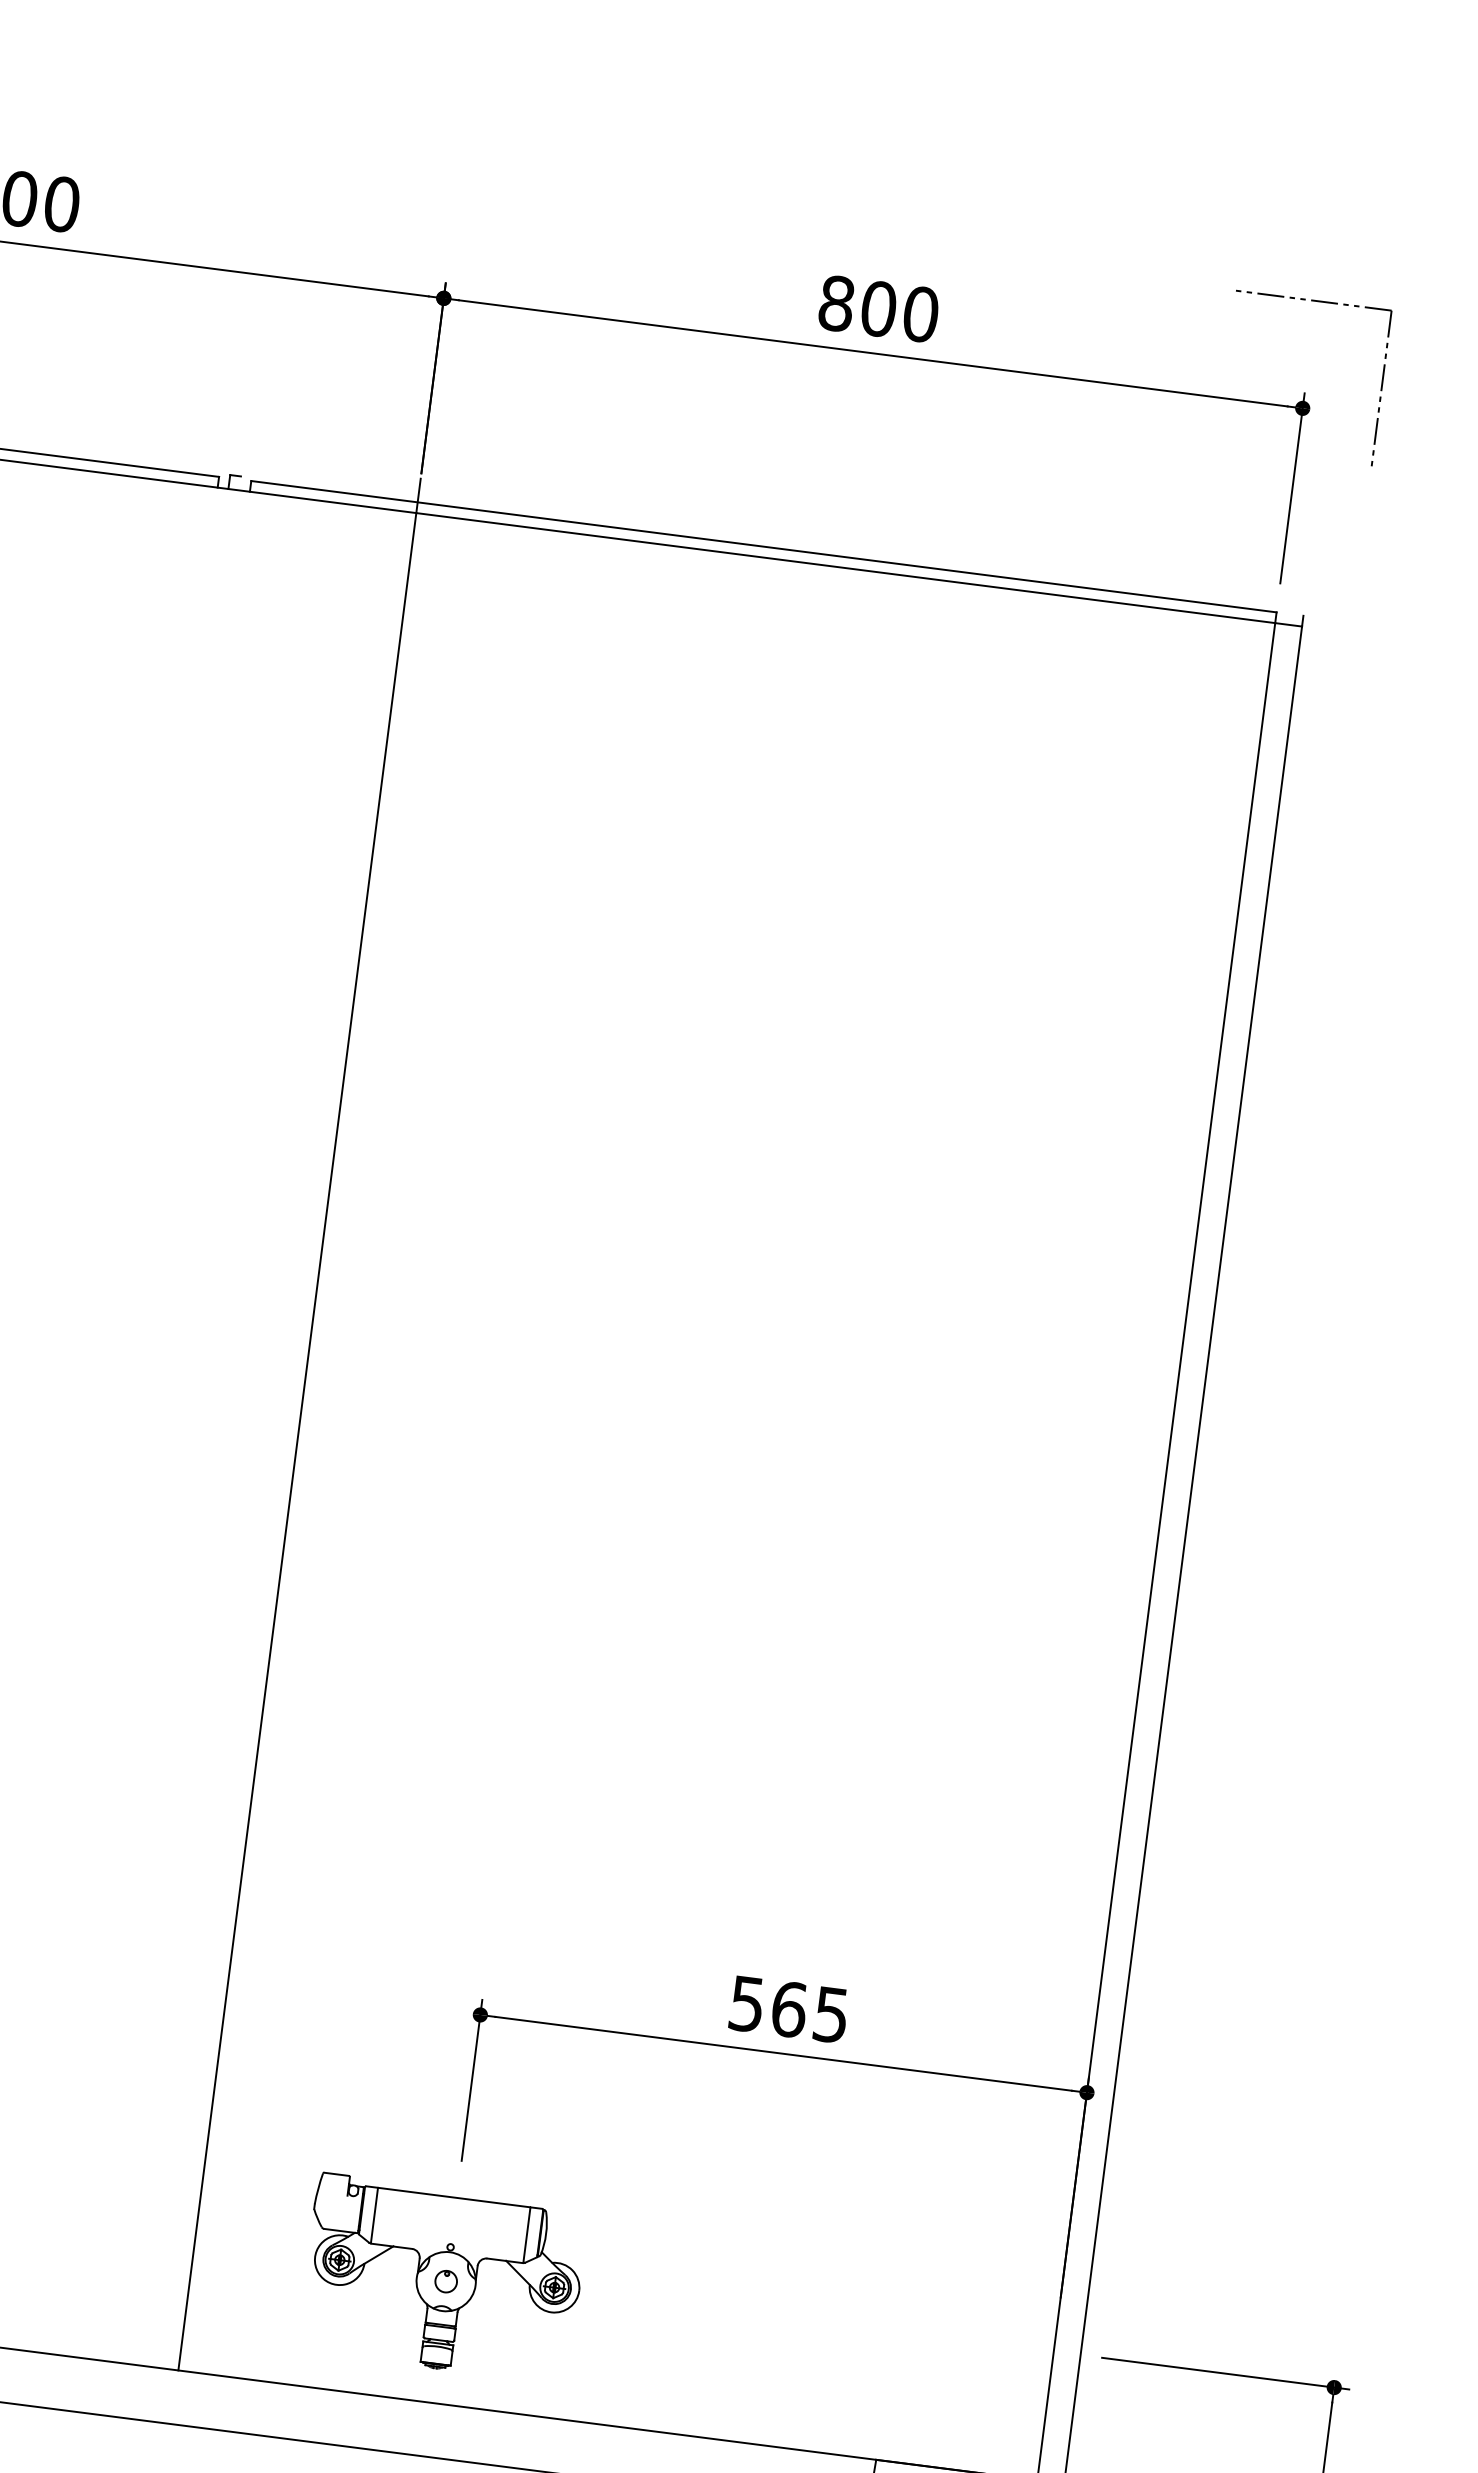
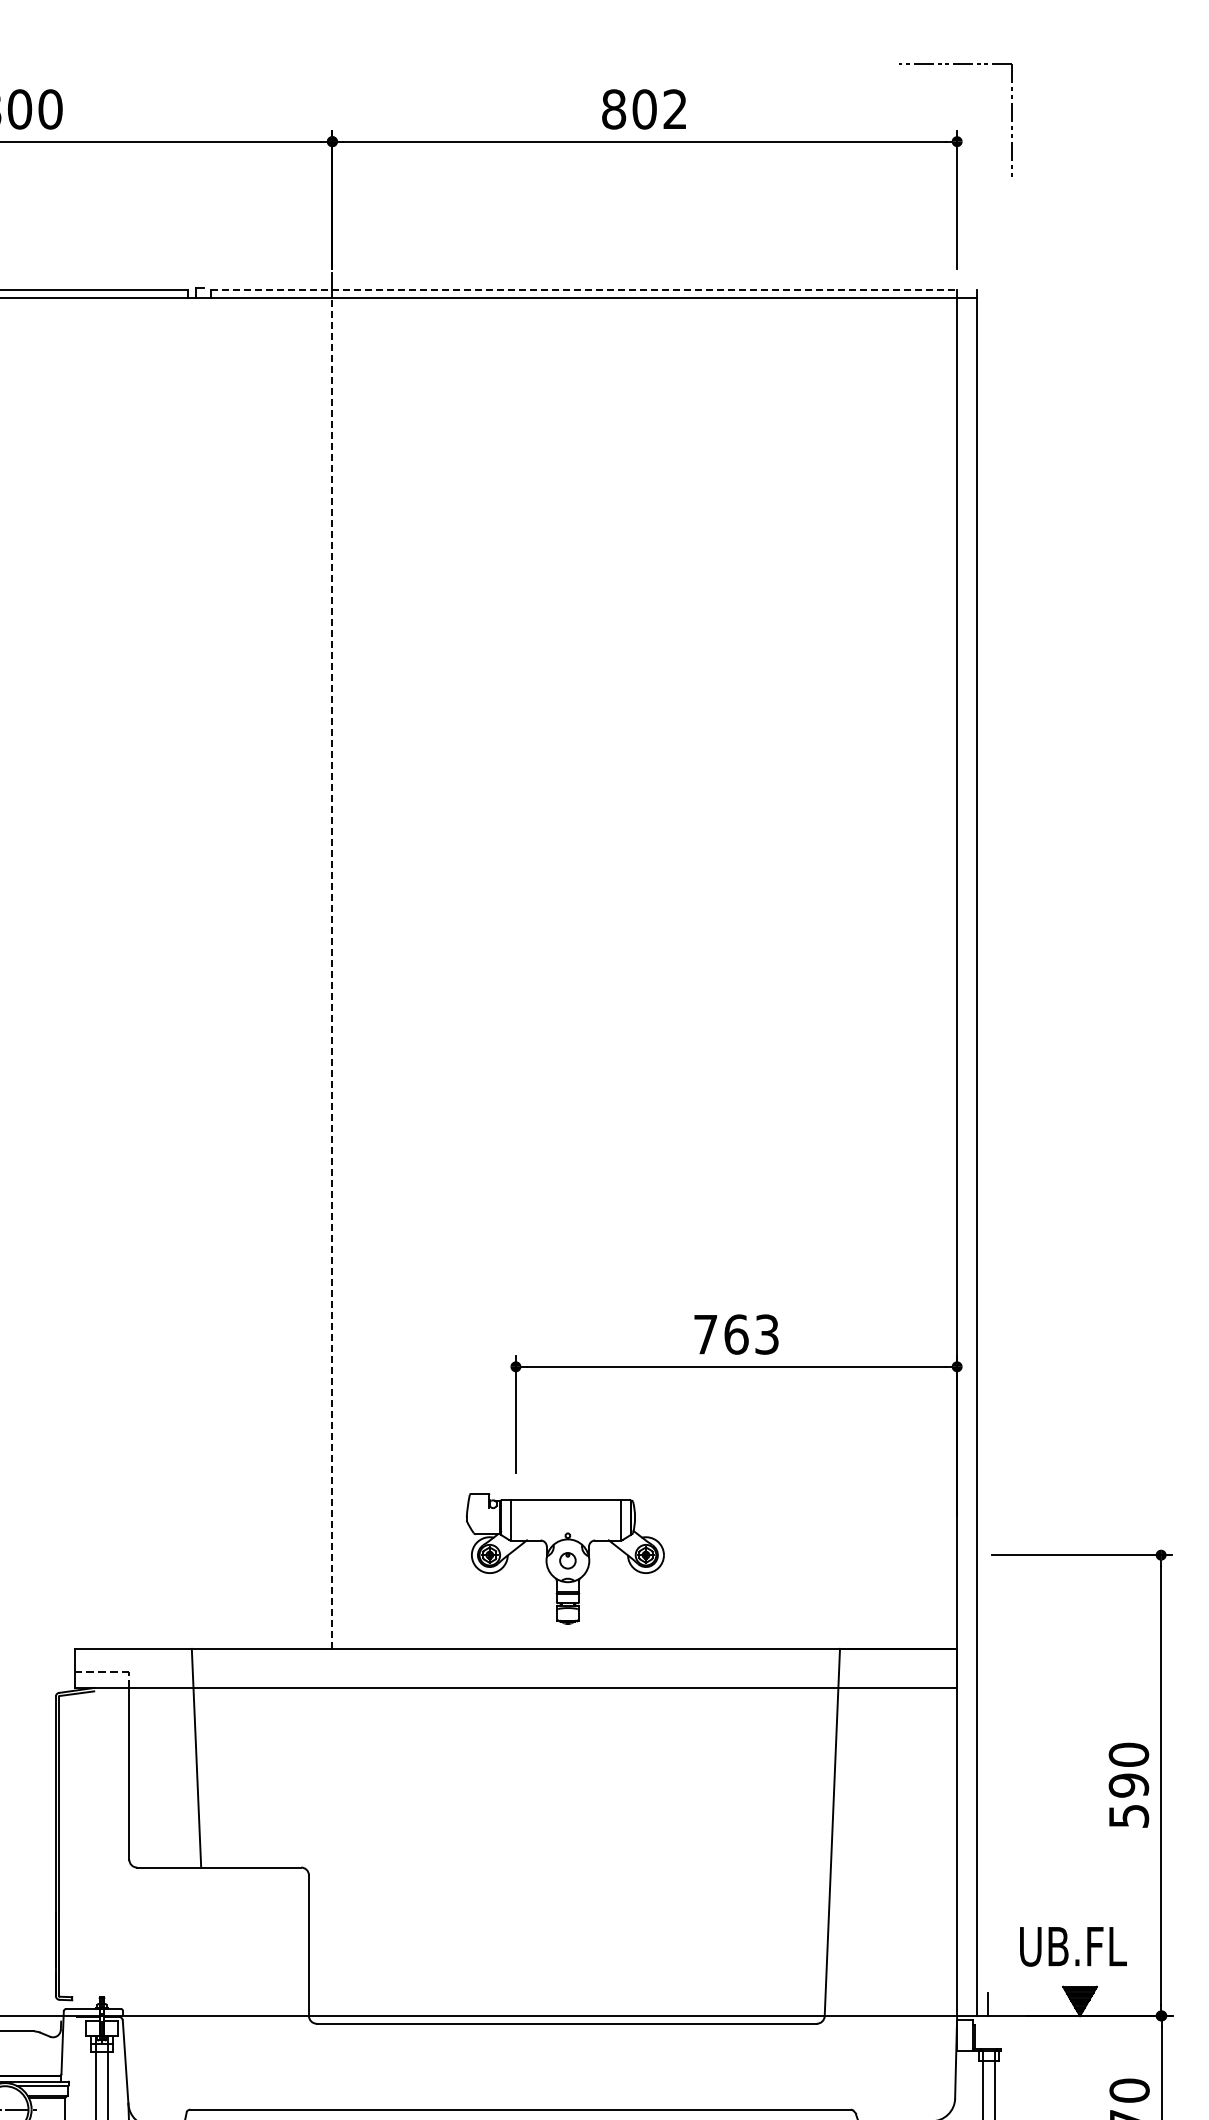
text: (921, 314) -> (675, 109), 800 -> 802
line: (764, 547) -> (584, 290), solid -> dashed
line: (297, 1441) -> (332, 973), solid -> dashed
text: (789, 2009) -> (736, 1334), 565 -> 763
part: (443, 2278) -> (565, 1558), moved

